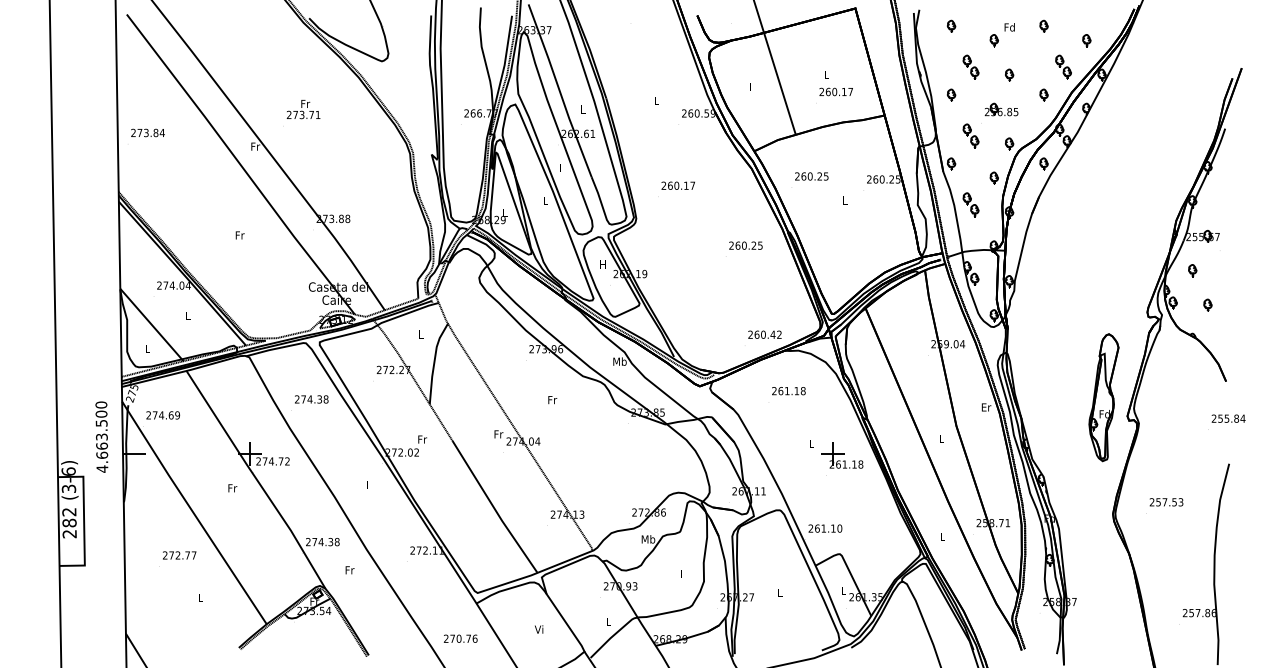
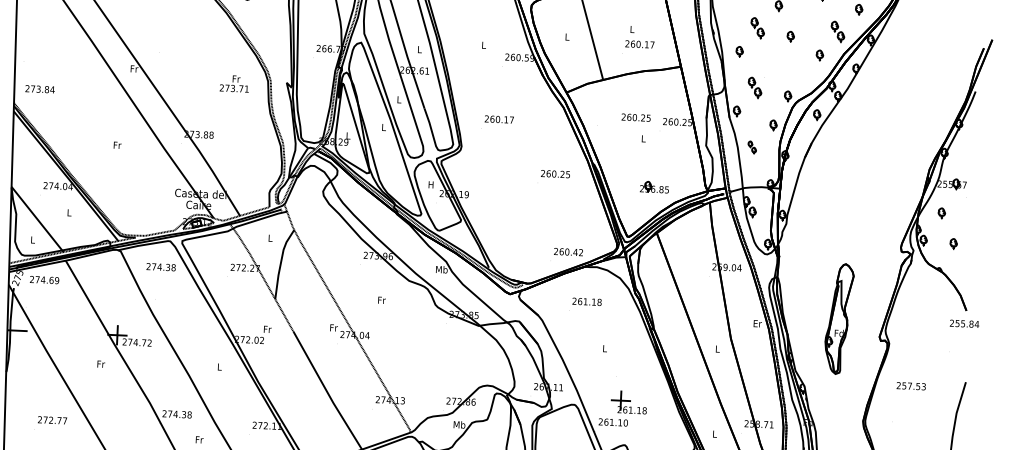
text: (303, 109) -> (234, 83), moved
part: (1001, 109) -> (654, 187), moved
text: (147, 132) -> (39, 88), moved
text: (811, 176) -> (635, 117), moved
part: (970, 204) -> (751, 147), size x0.6
part: (1103, 397) -> (838, 318), moved
text: (311, 399) -> (160, 267), moved
text: (163, 415) -> (44, 280), moved
text: (1228, 418) -> (964, 323), moved
part: (842, 455) -> (629, 402), moved
text: (1166, 502) -> (911, 386), moved

